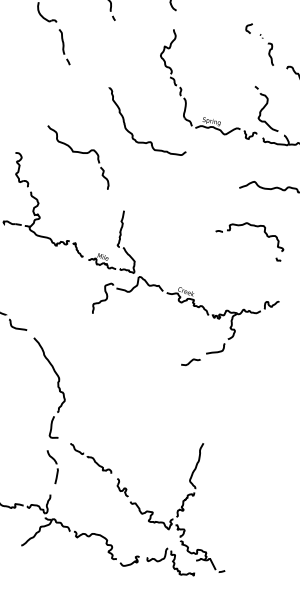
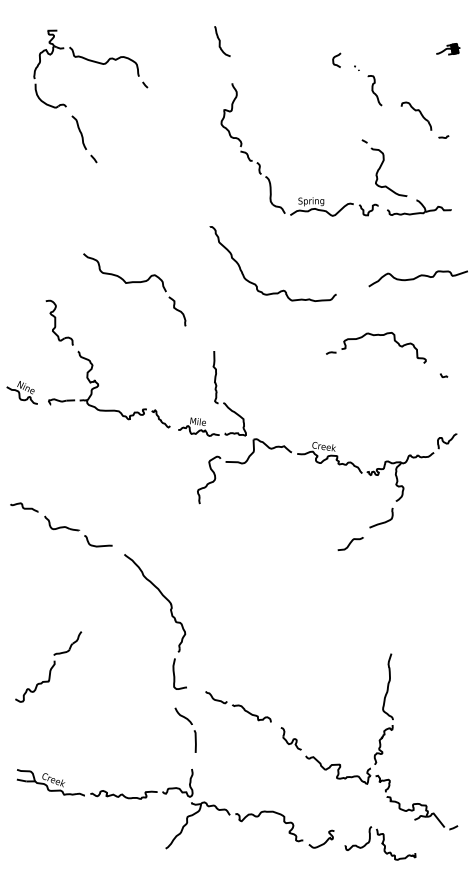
curve: (132, 133) -> (255, 283), moved
part: (250, 226) -> (373, 336), moved
part: (171, 561) -> (380, 843), moved

